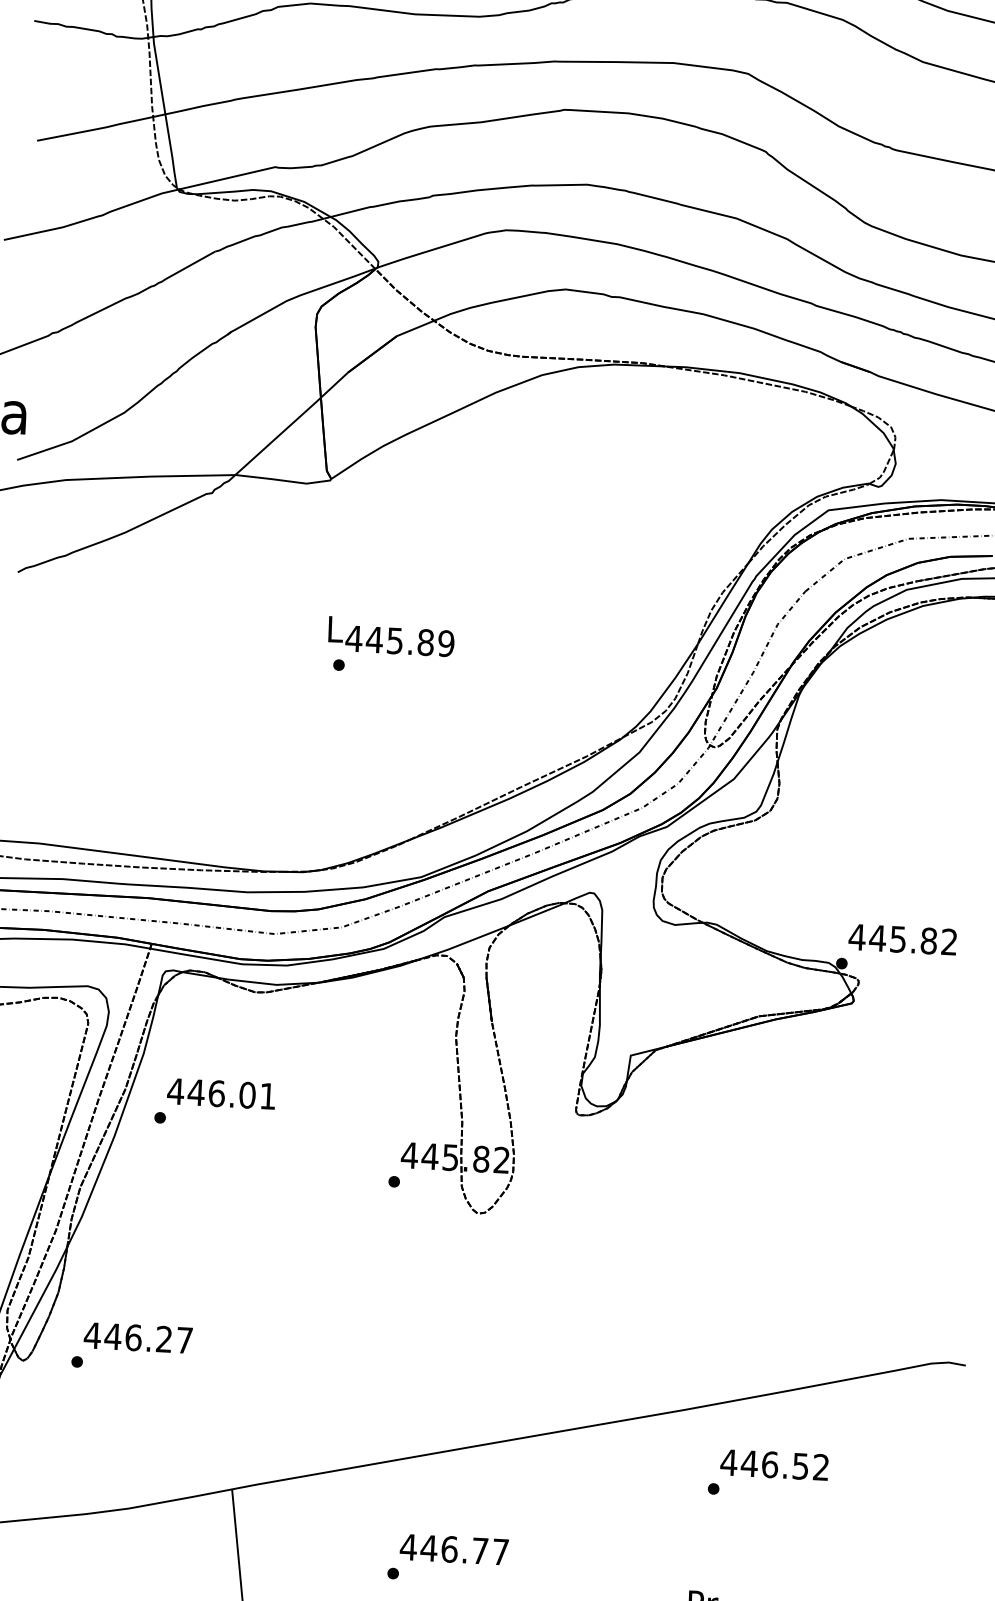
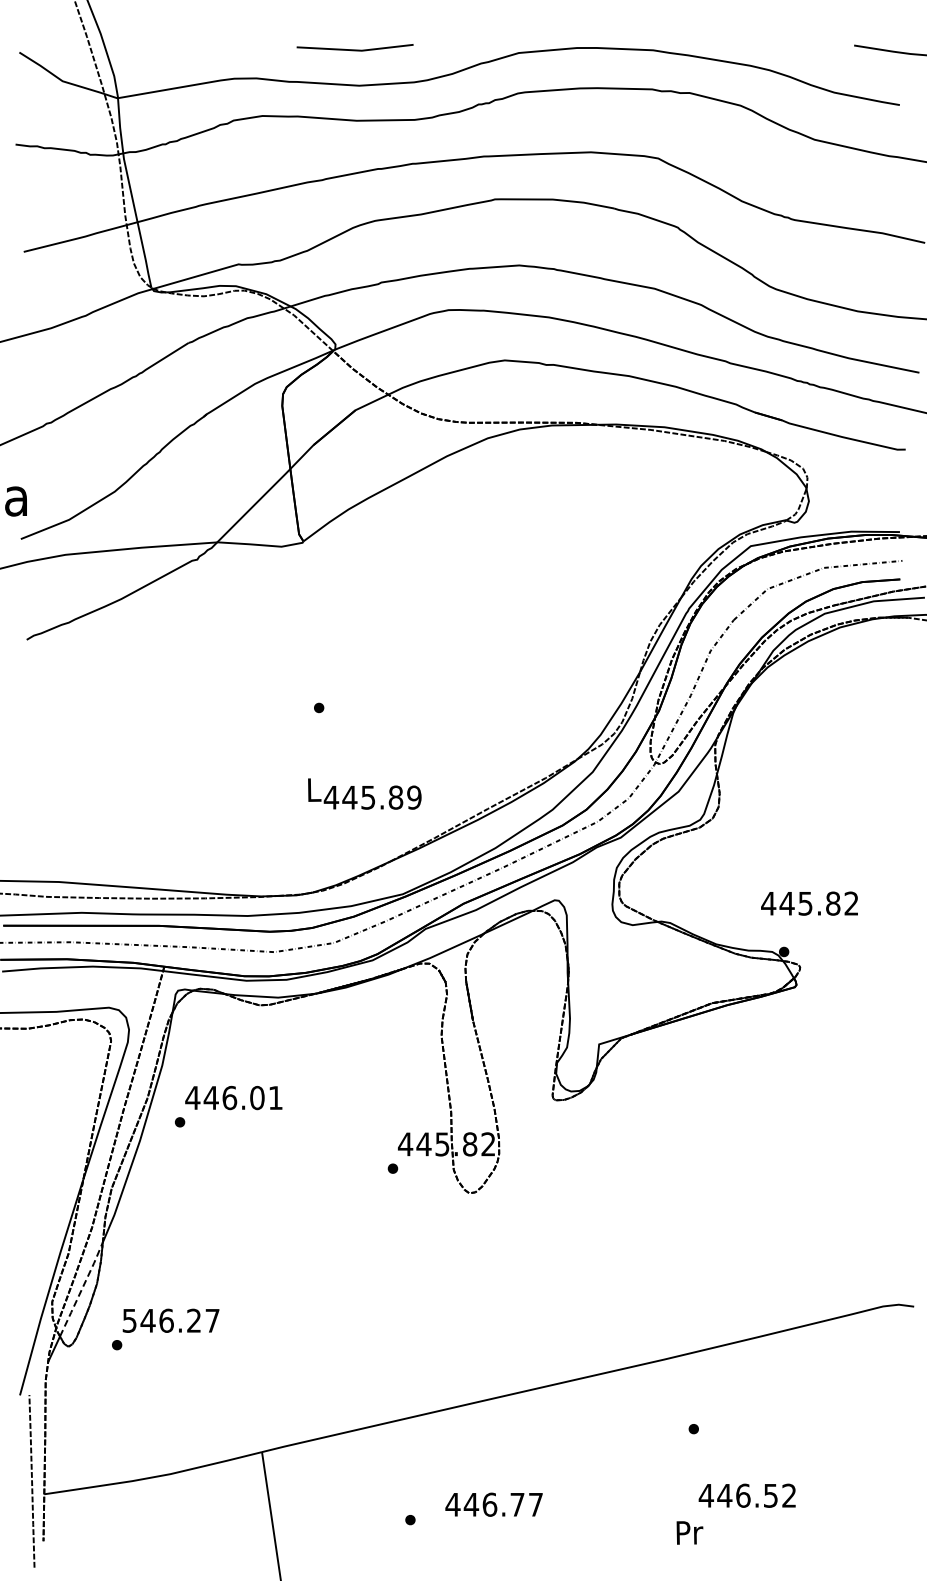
text: (391, 636) -> (364, 793), moved
text: (902, 939) -> (809, 903), moved
line: (41, 1298) -> (82, 1289), solid -> dashed
text: (92, 1335) -> (129, 1320), 446.27 -> 546.27
text: (773, 1464) -> (746, 1495), moved
text: (453, 1549) -> (493, 1504), moved

